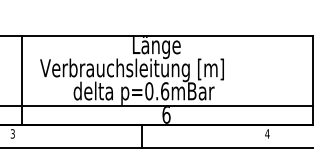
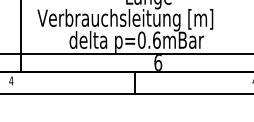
text: (12, 133) -> (11, 80), 3 -> 4

